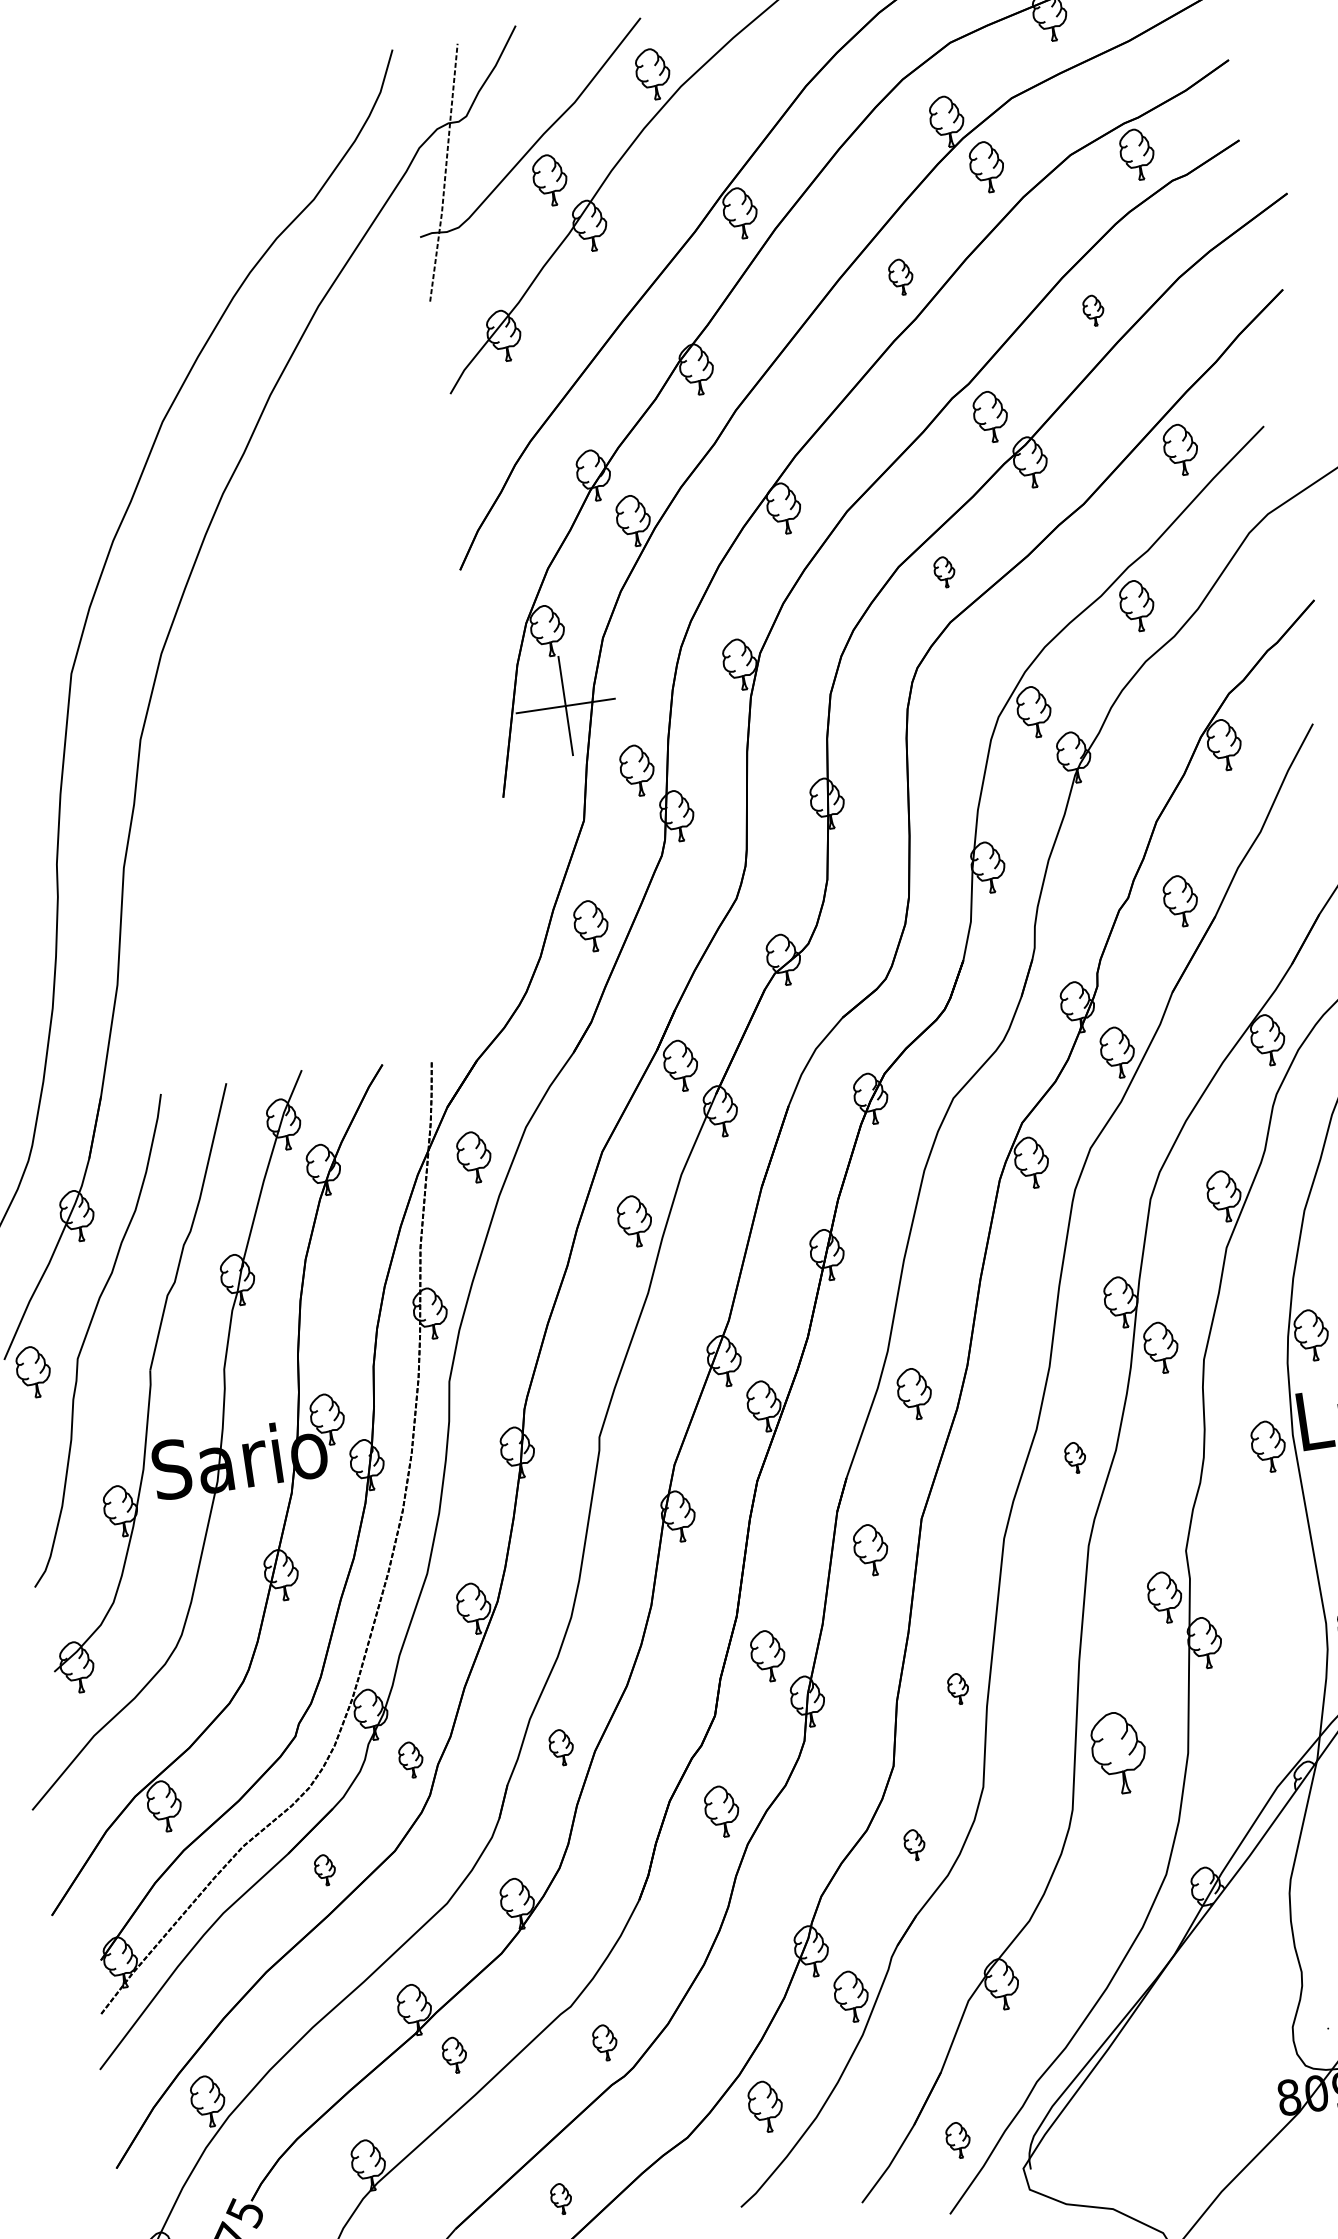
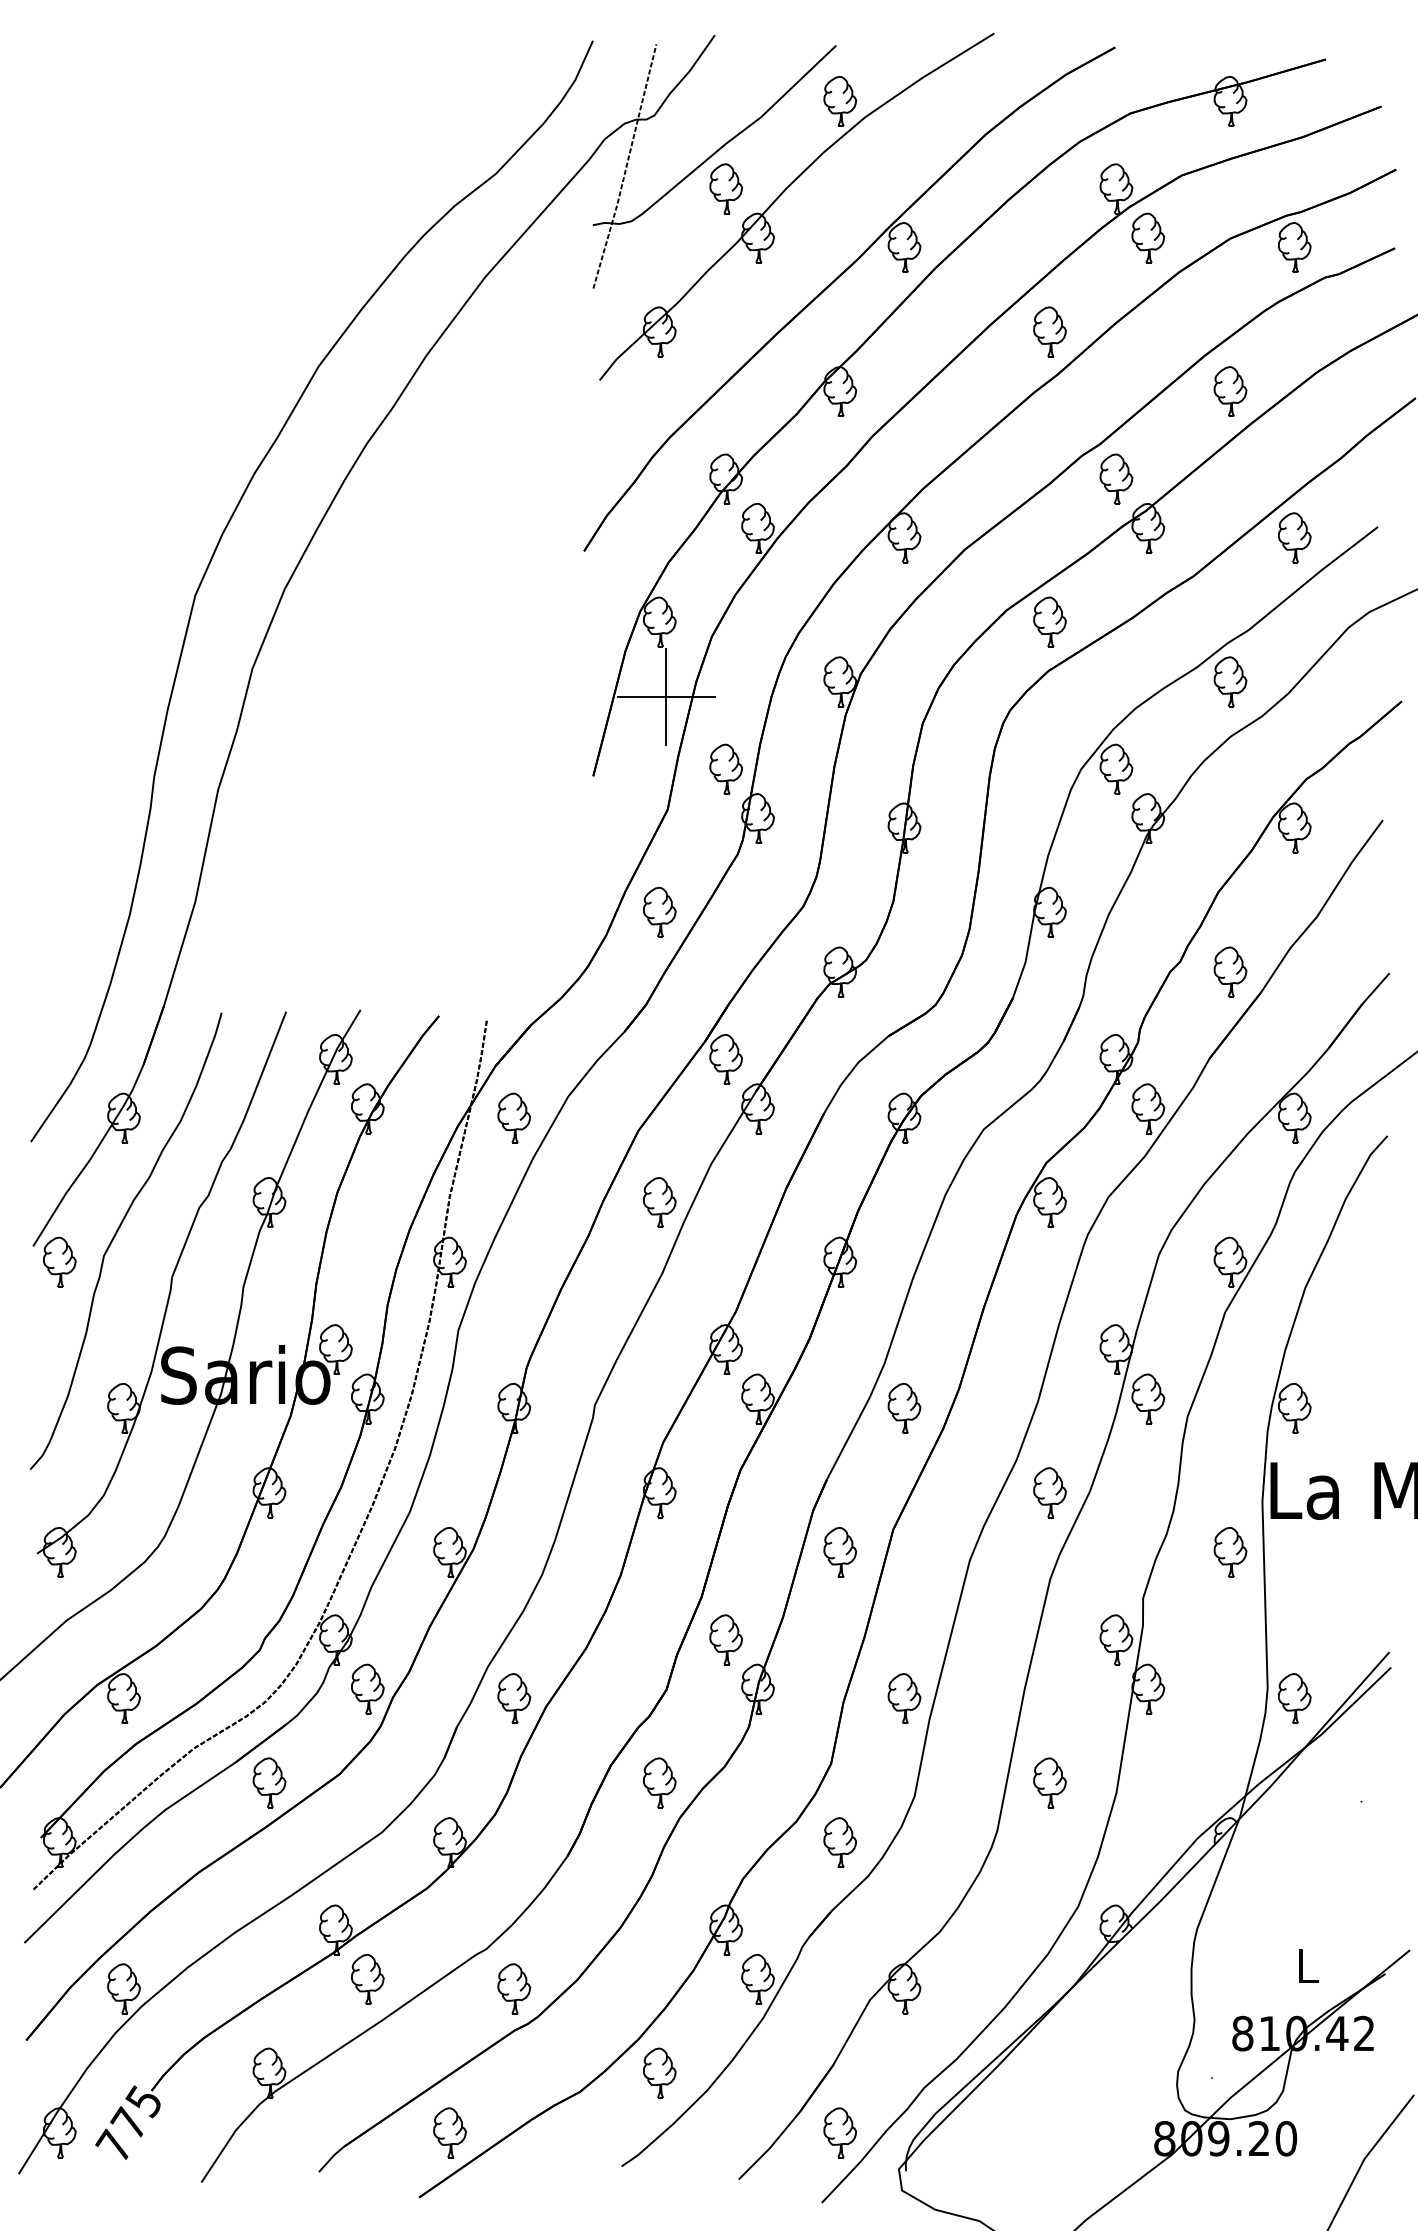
part: (900, 276) -> (1049, 331), size x1.43
part: (1093, 310) -> (1230, 391), size x1.67
part: (944, 571) -> (1049, 621), size x1.67
part: (1268, 1446) -> (1230, 1552), moved
part: (1074, 1457) -> (1049, 1492), size x1.67
part: (958, 1688) -> (904, 1698), size x1.67
part: (561, 1747) -> (514, 1698), size x1.43
part: (1118, 1752) -> (1049, 1782), size x0.62
part: (410, 1759) -> (367, 1688), size x1.43
part: (914, 1844) -> (840, 1842), size x1.67
part: (325, 1869) -> (269, 1782), size x1.67
part: (605, 2042) -> (514, 1988), size x1.43
part: (454, 2055) -> (367, 1979), size x1.43
part: (958, 2139) -> (840, 2132), size x1.43
part: (560, 2198) -> (449, 2132), size x1.67

